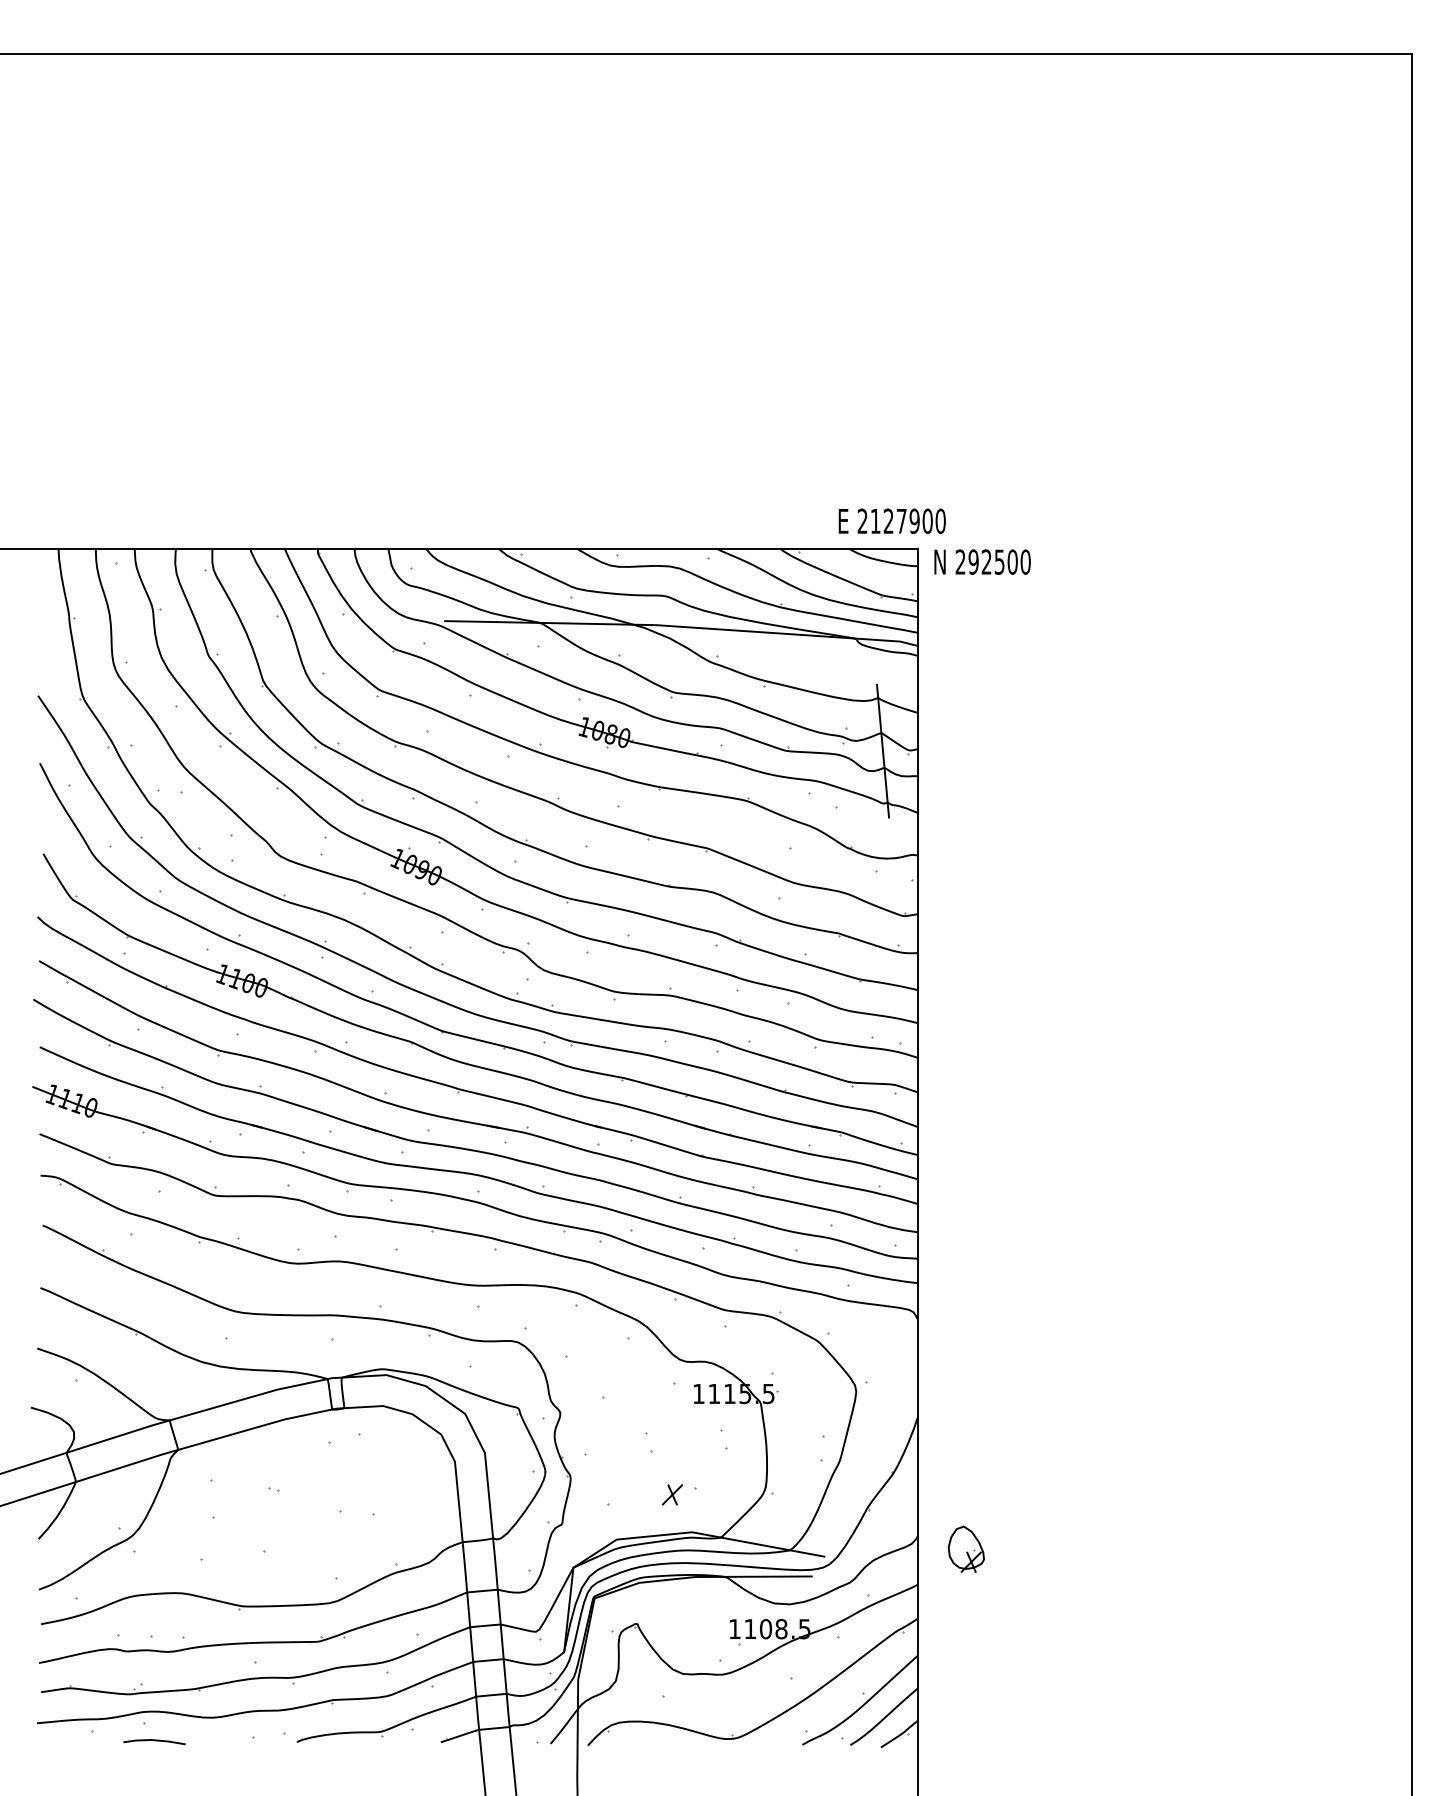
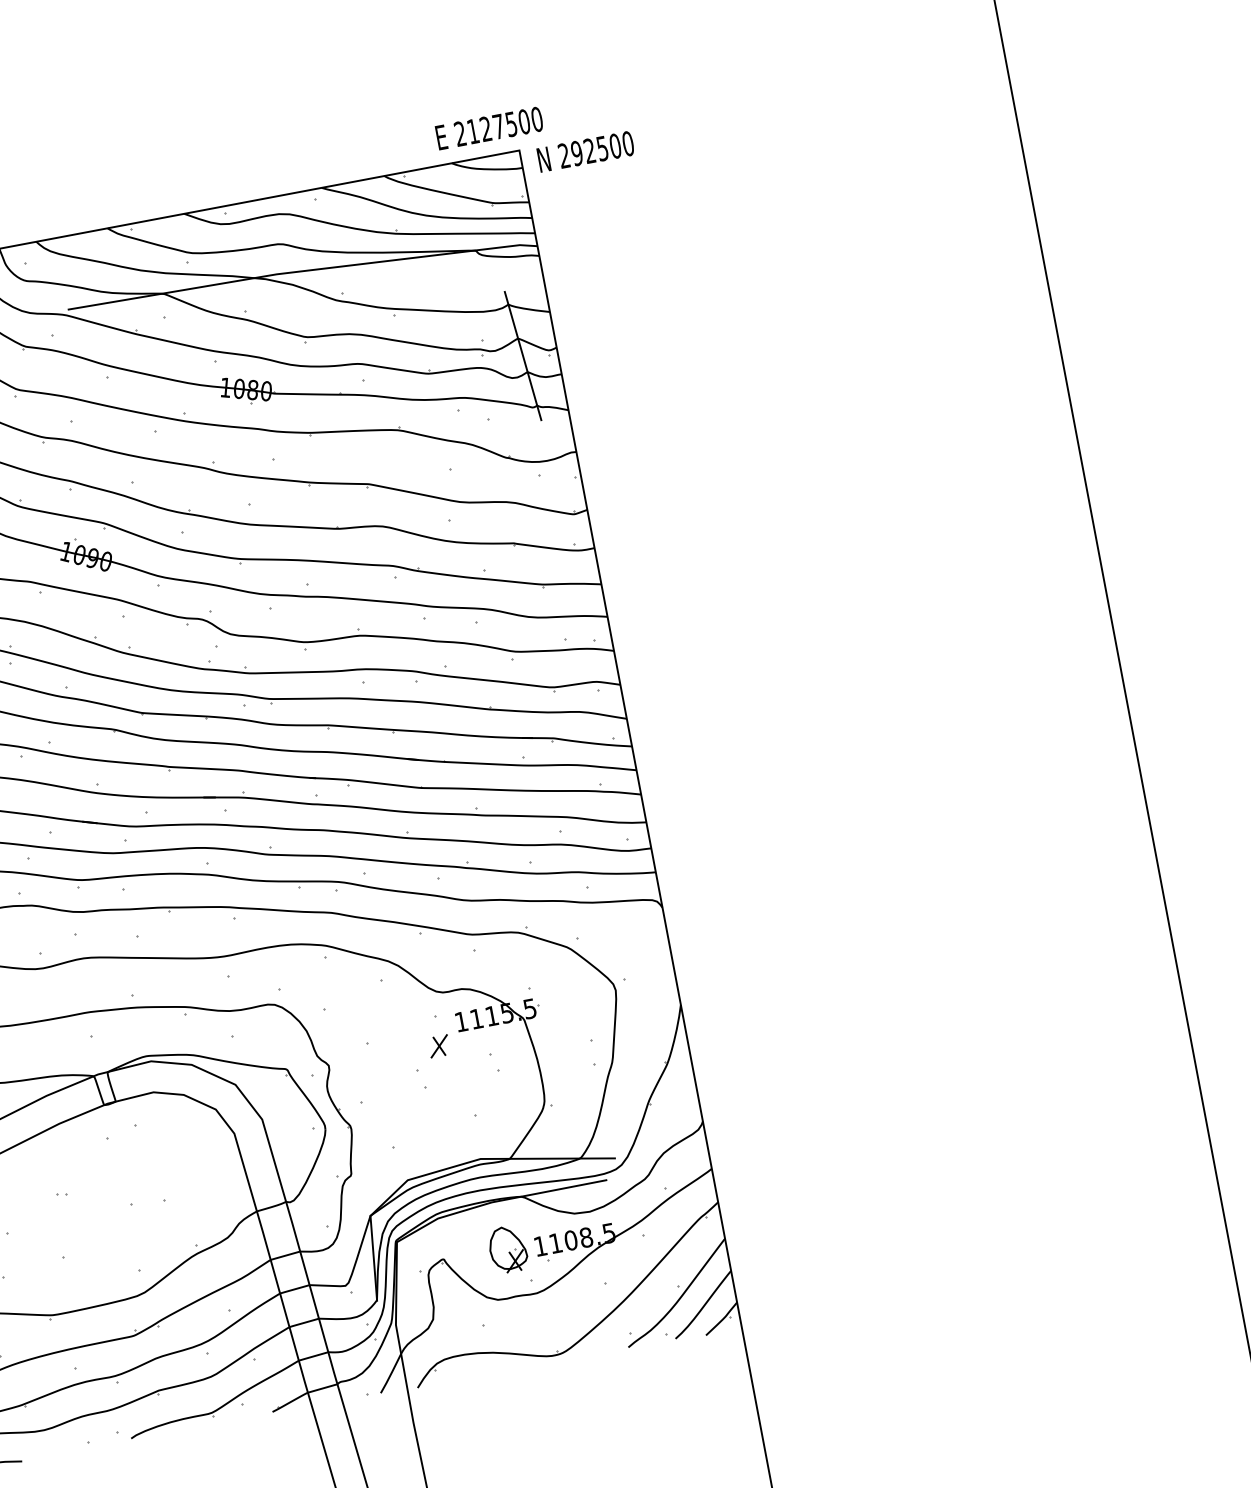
text: (914, 520) -> (511, 123), 2127900 -> 2127500
part: (672, 1494) -> (439, 1045), moved
part: (965, 1548) -> (507, 1248), moved

